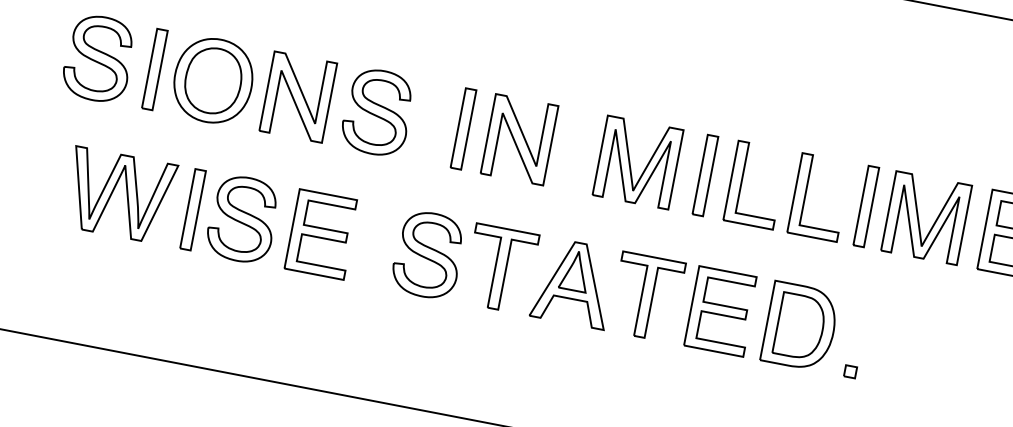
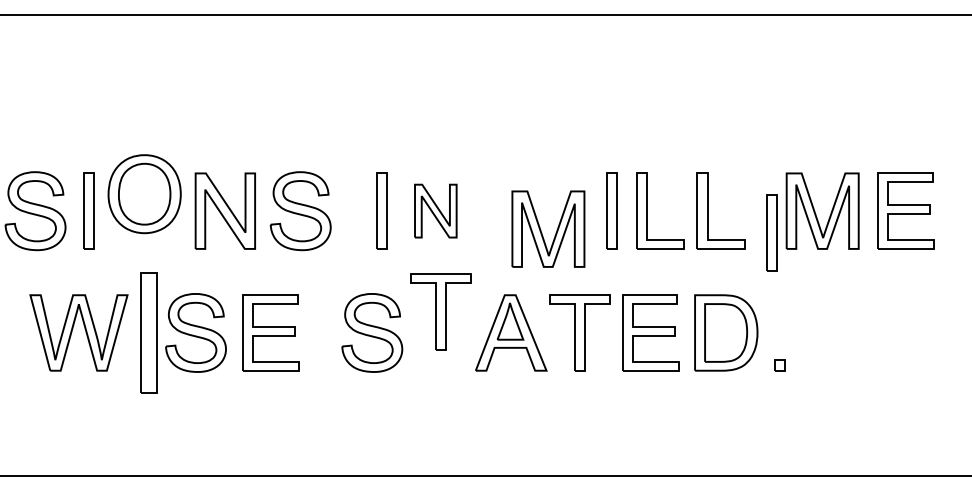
part: (213, 81) -> (144, 194), moved
part: (519, 139) -> (435, 210), size x0.7
part: (630, 161) -> (541, 229), moved
part: (865, 205) -> (771, 232), moved
part: (192, 209) -> (148, 332), size x1.6
part: (500, 268) -> (440, 311), moved

